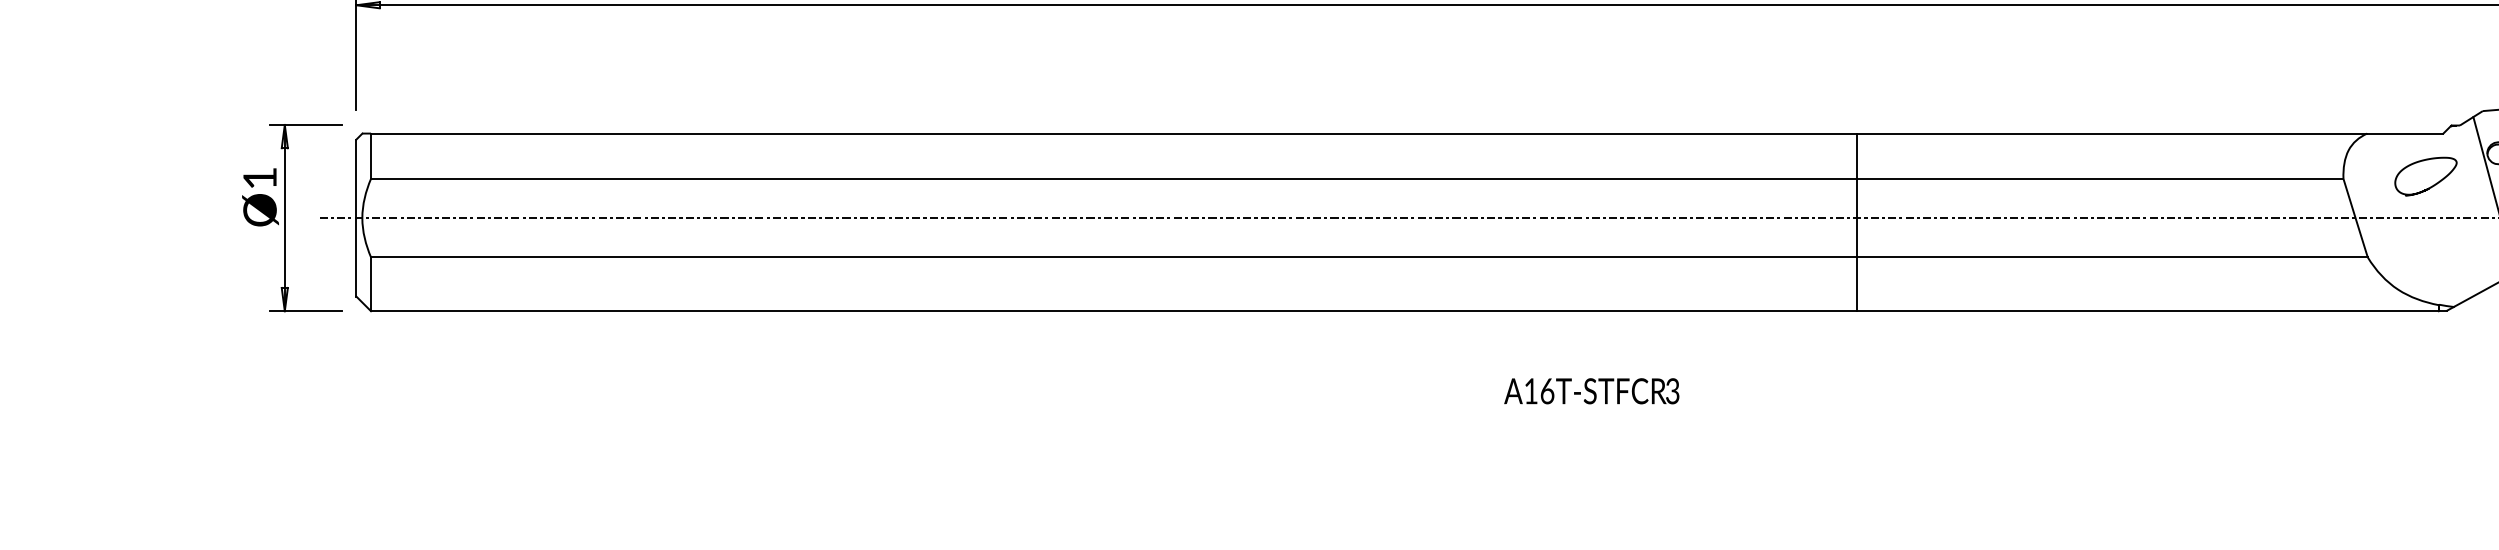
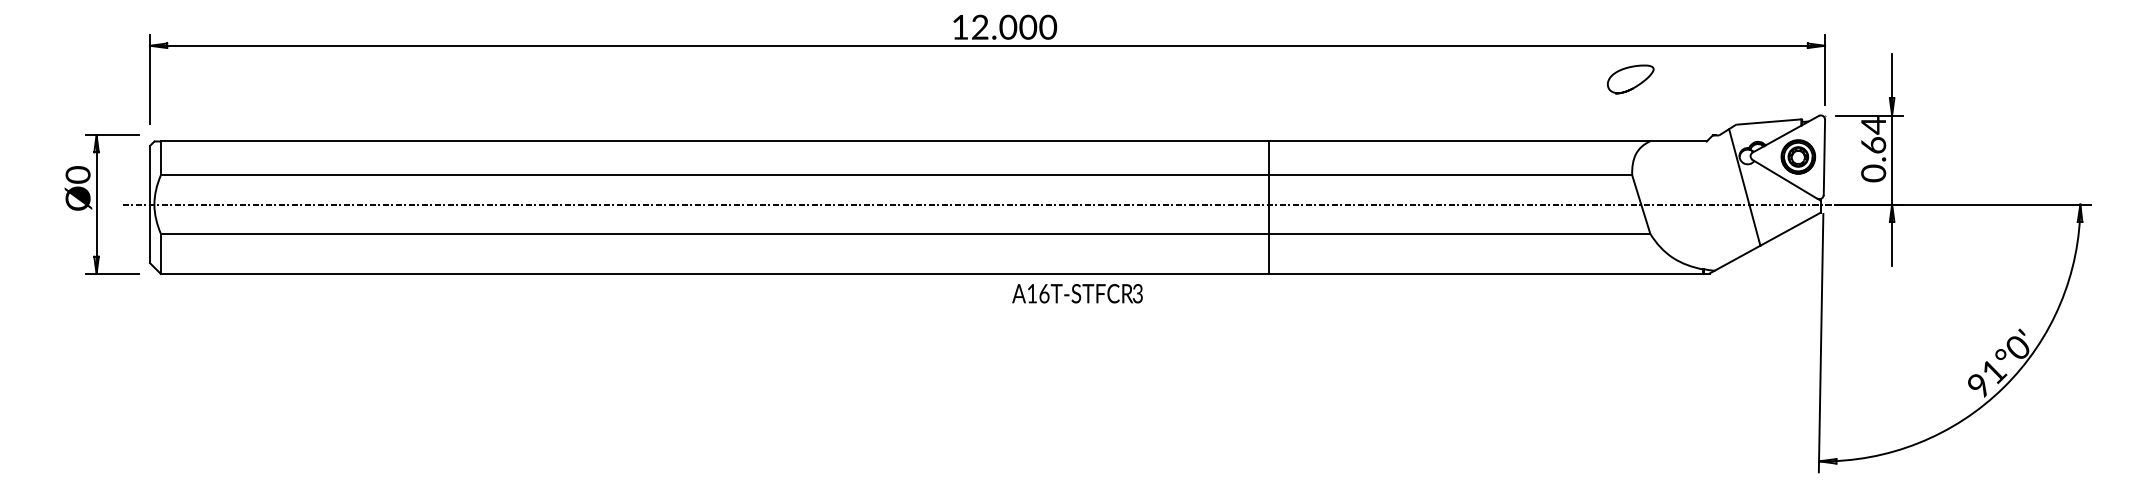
text: (259, 177) -> (77, 174), Ø1 -> Ø0
curve: (2432, 184) -> (1635, 85), moved
text: (1591, 390) -> (1077, 293), moved

